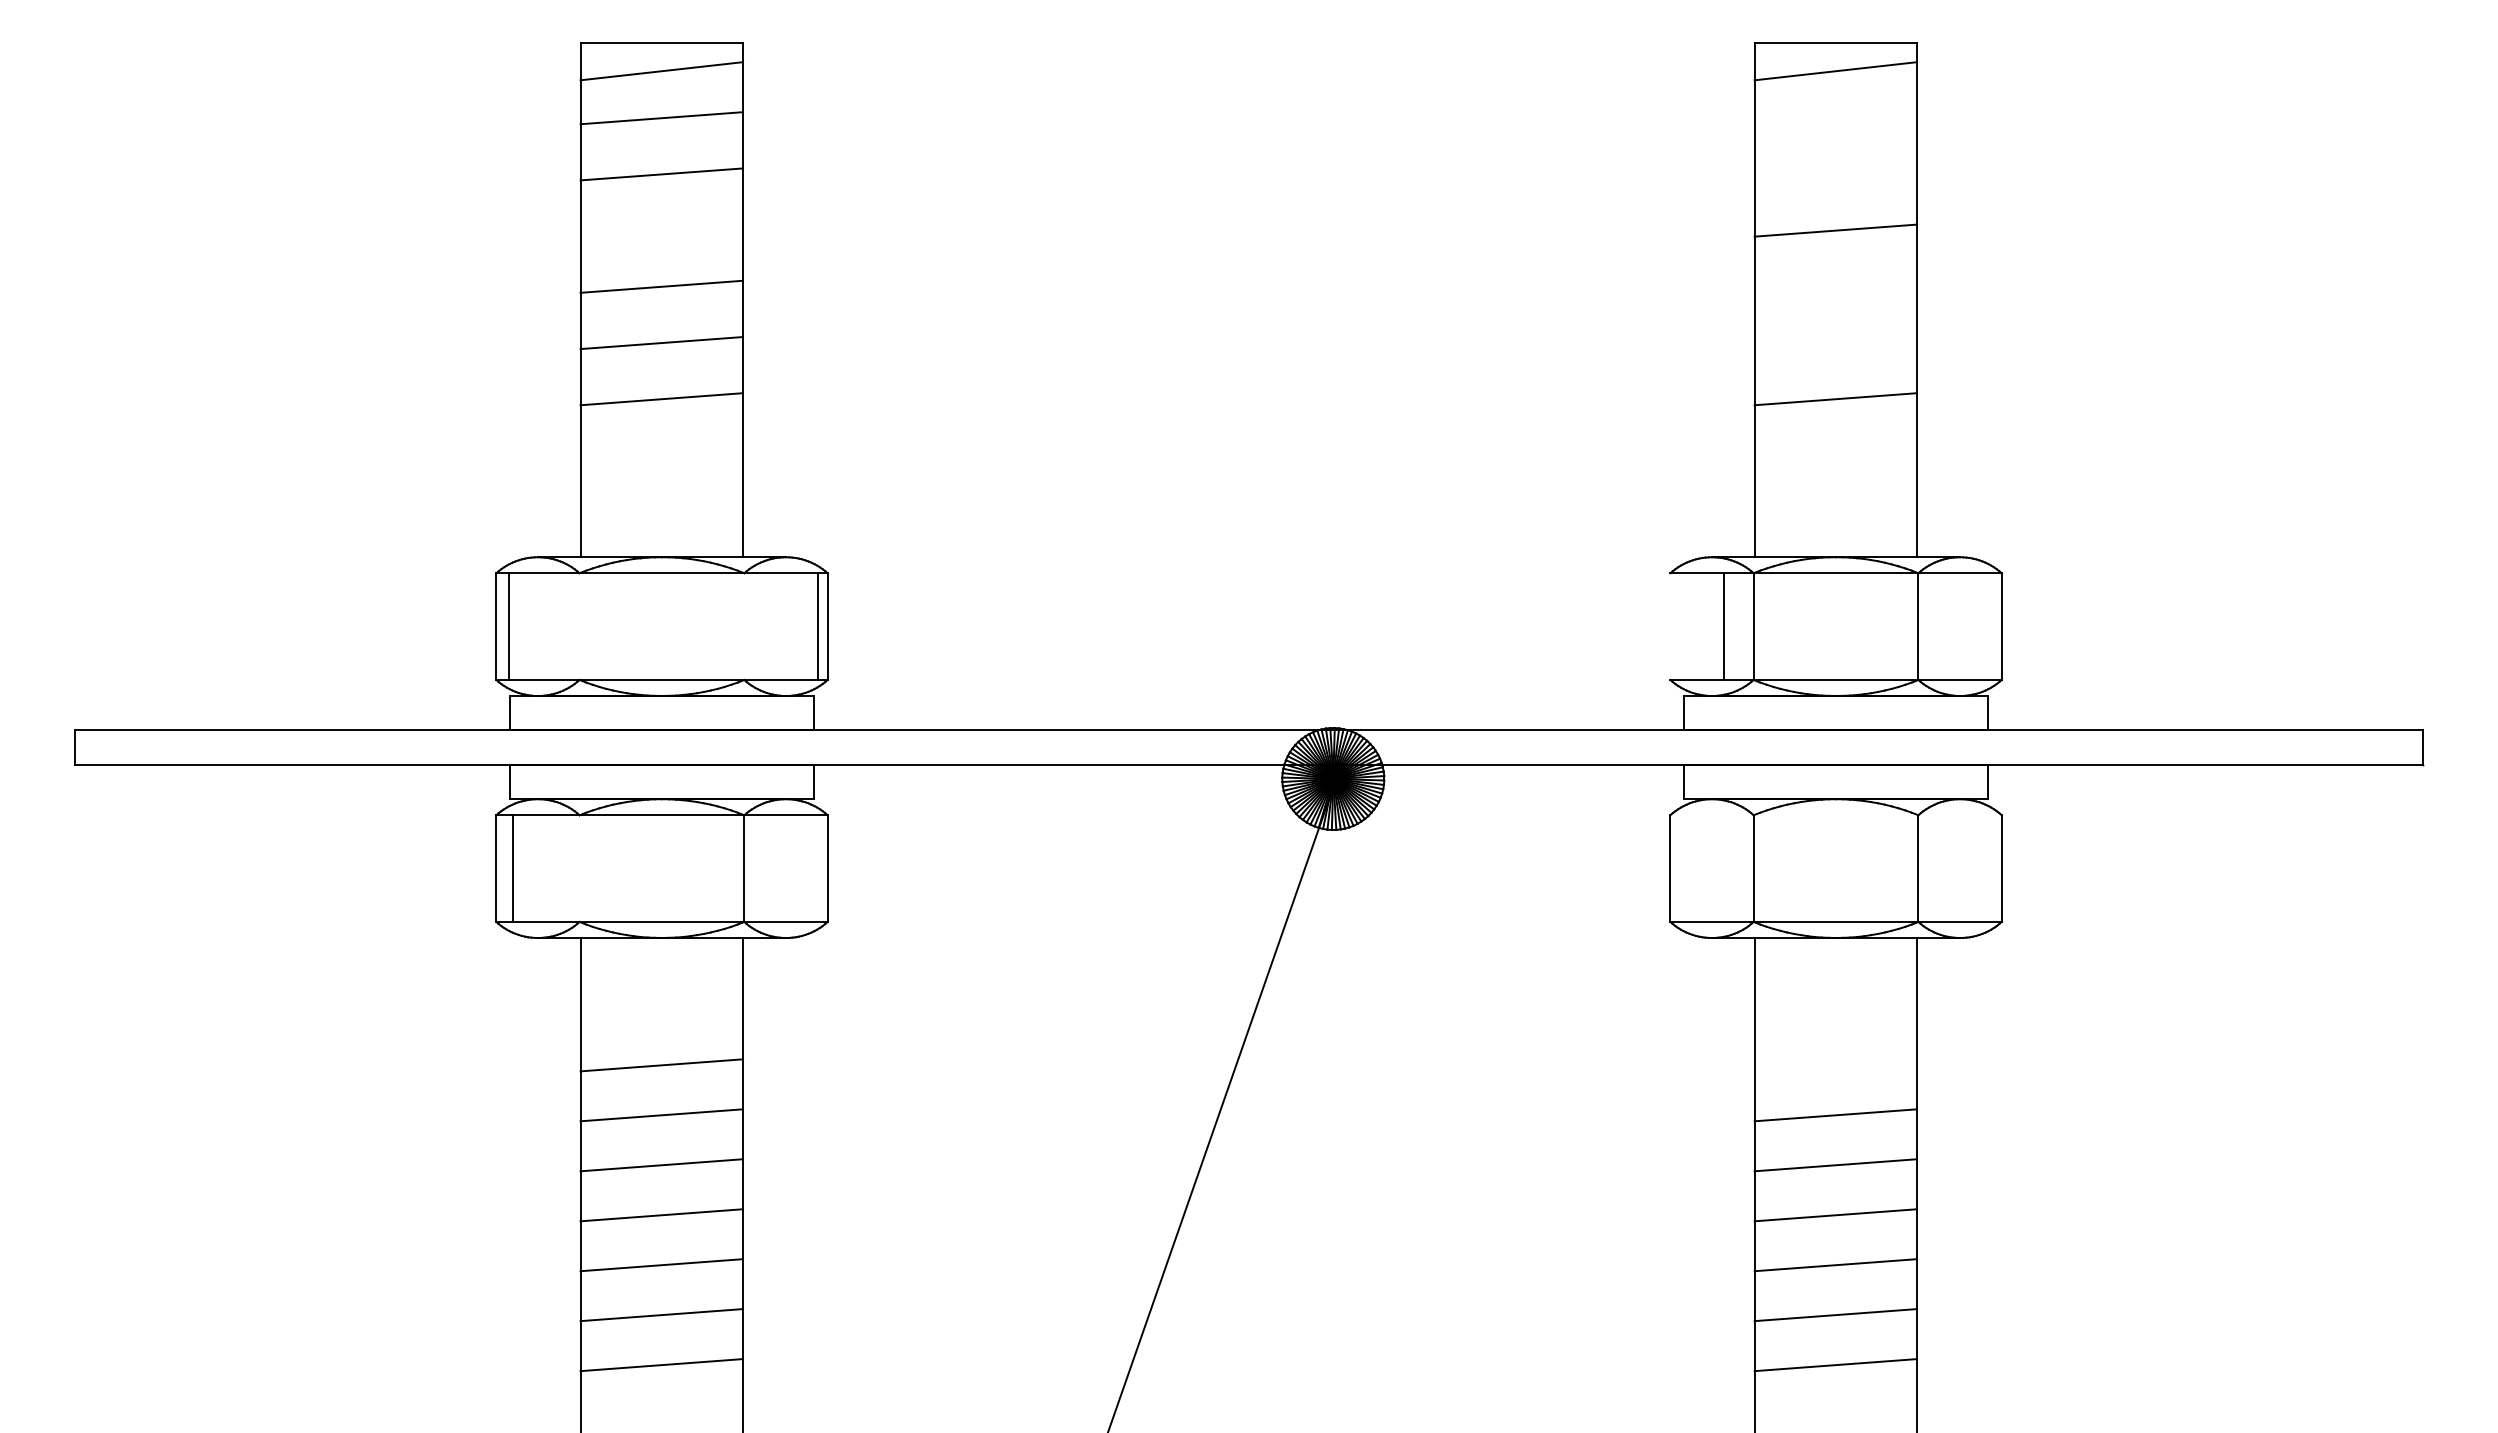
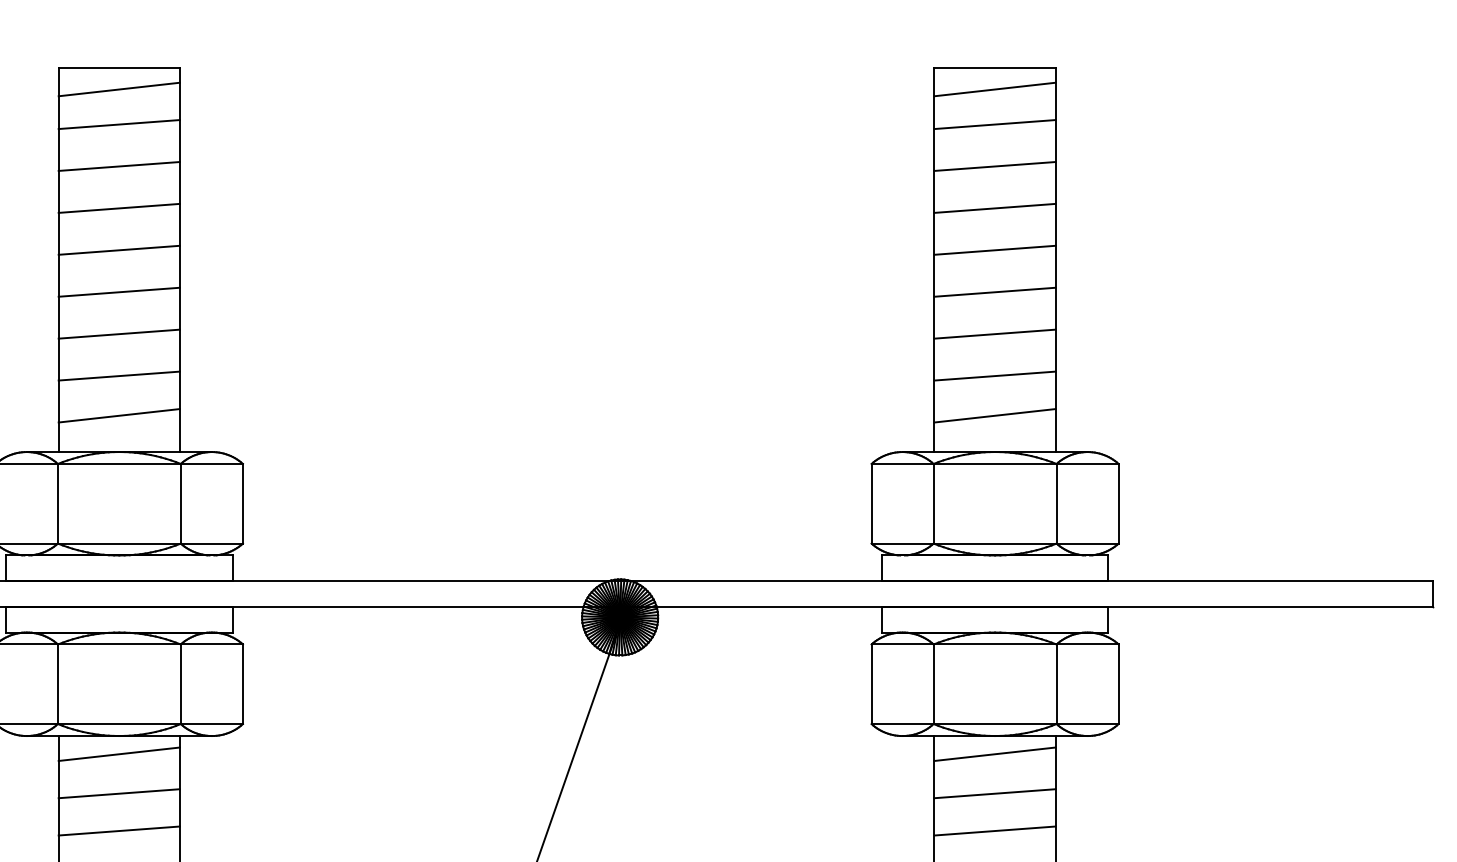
line: (1835, 118) -> (994, 124), added
line: (1835, 174) -> (994, 166), added
line: (661, 230) -> (119, 208), added
line: (1835, 286) -> (994, 250), added
line: (1835, 343) -> (994, 292), added
line: (661, 455) -> (119, 376), added
line: (1835, 455) -> (994, 376), added
line: (661, 508) -> (119, 415), added
line: (1835, 508) -> (994, 415), added
line: (508, 626) -> (57, 503), moved
line: (818, 626) -> (180, 503), moved
line: (1724, 626) -> (871, 503), moved
line: (1835, 815) -> (994, 644), added
line: (512, 868) -> (57, 684), moved
line: (661, 962) -> (119, 754), added
line: (1835, 962) -> (994, 754), added
line: (661, 1015) -> (119, 793), added
line: (1835, 1015) -> (994, 793), added
line: (1835, 1065) -> (994, 831), added

